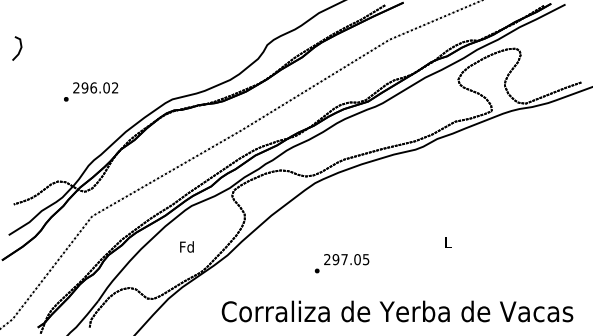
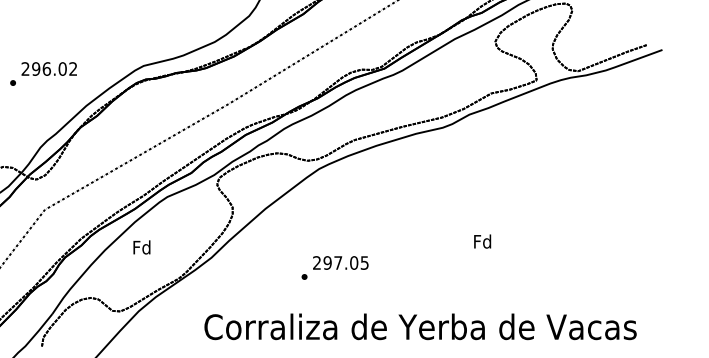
text: (91, 91) -> (44, 73), moved
text: (447, 241) -> (482, 240), L -> Fd
text: (186, 246) -> (141, 246), moved
text: (342, 263) -> (335, 267), moved

